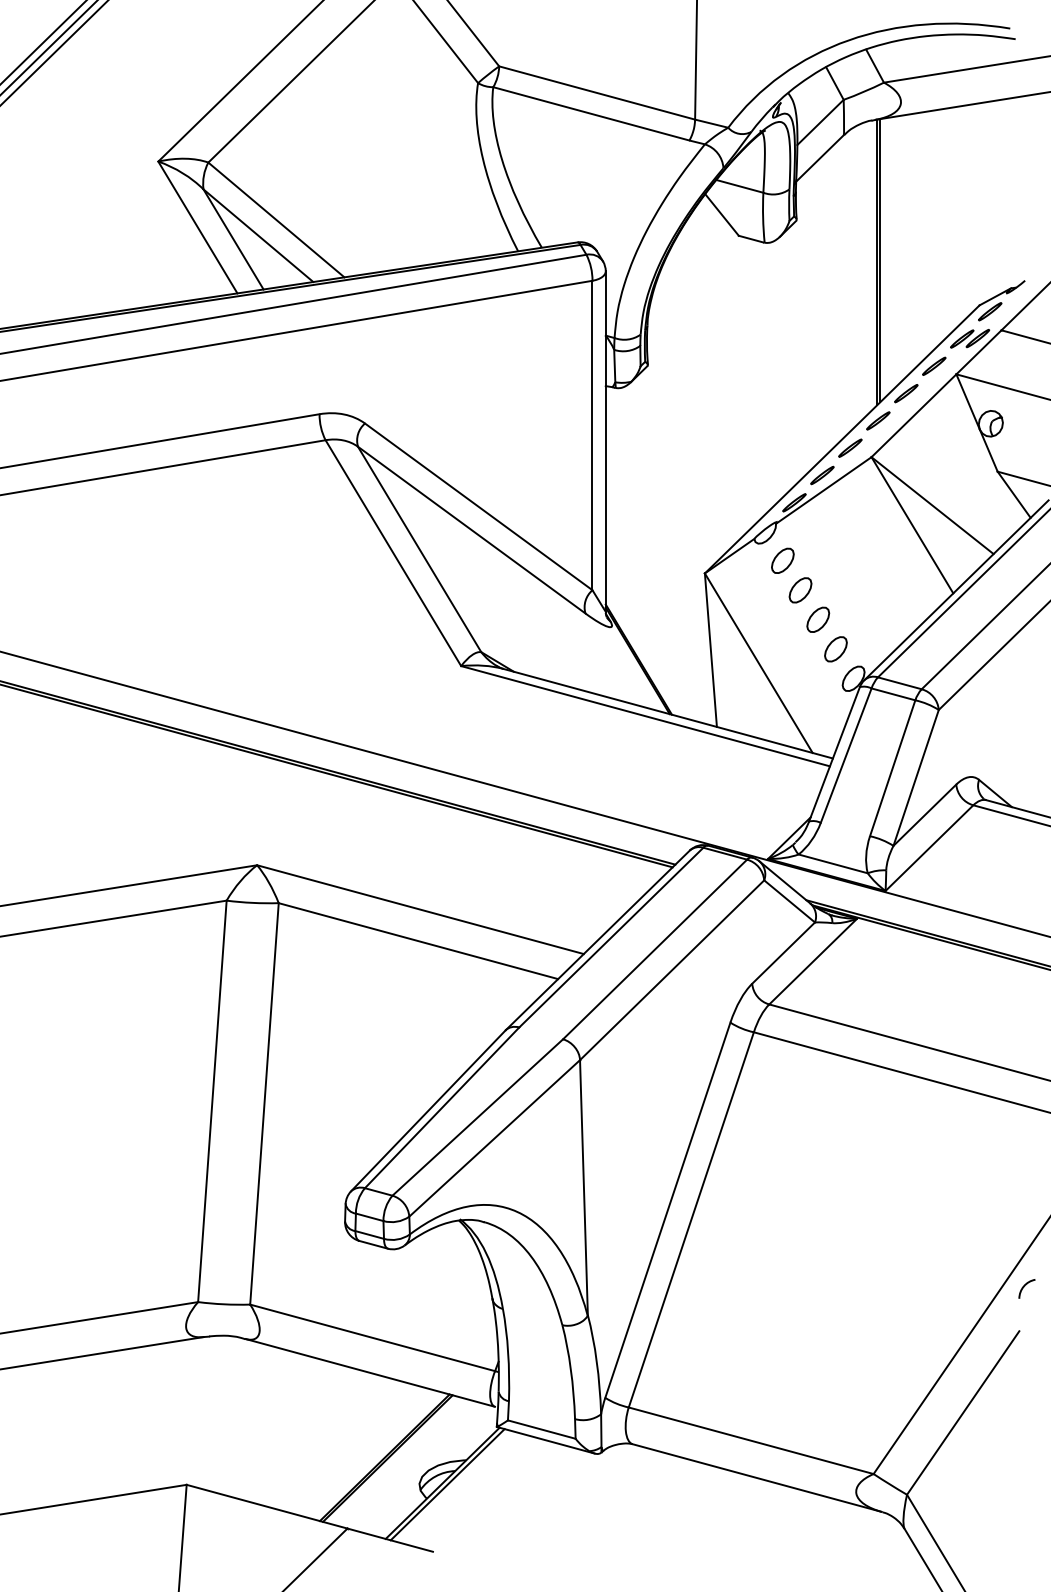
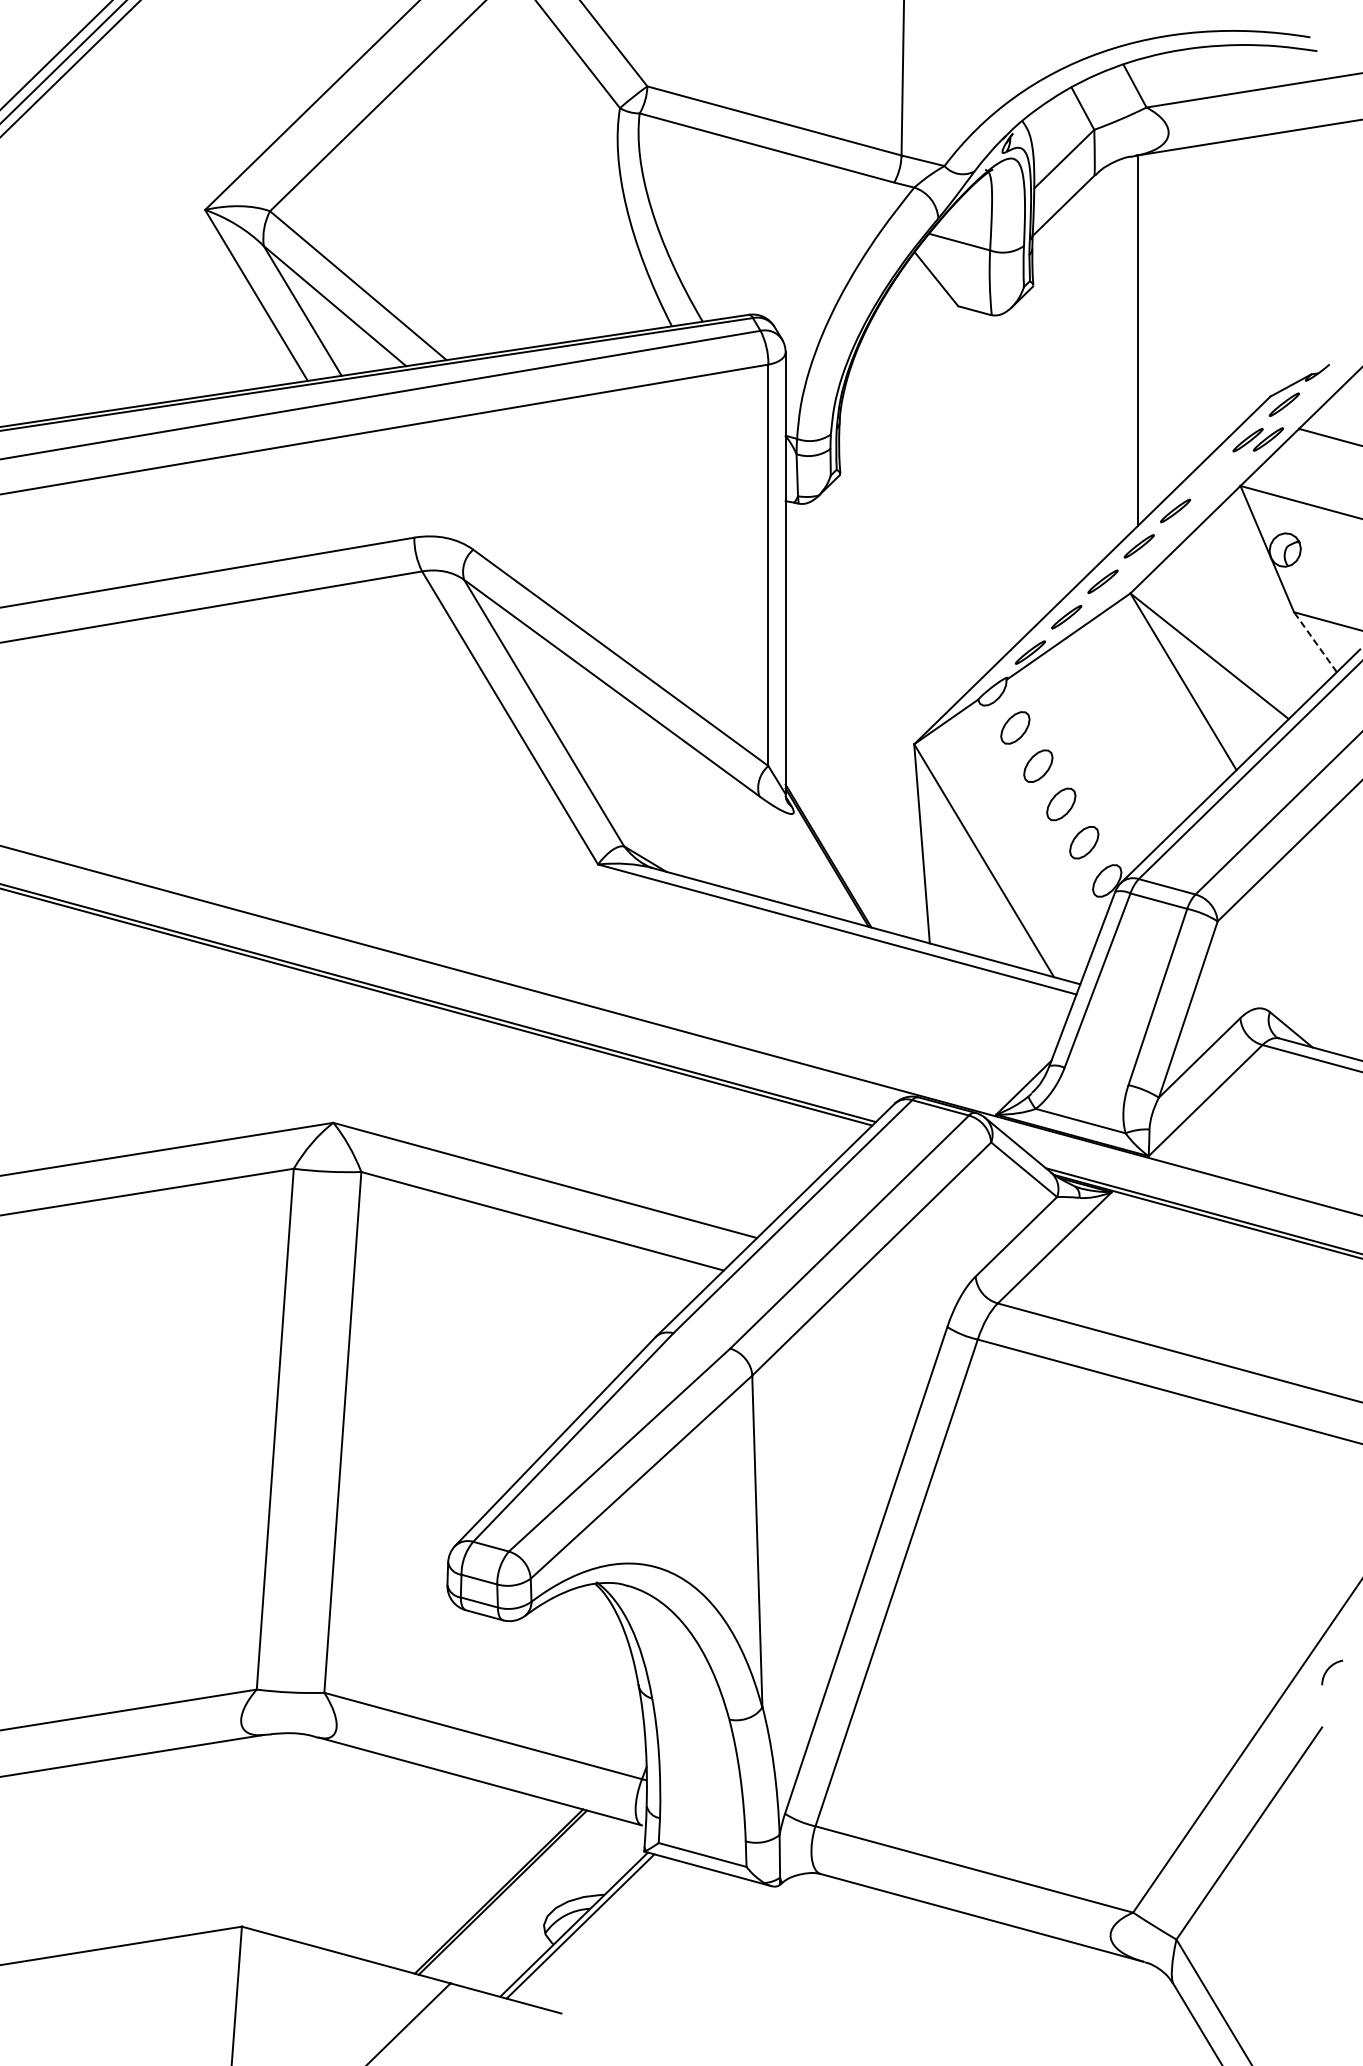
line: (880, 260) -> (1141, 338), removed
part: (934, 366) -> (1211, 475), removed
line: (1014, 495) -> (1315, 642), solid -> dashed

